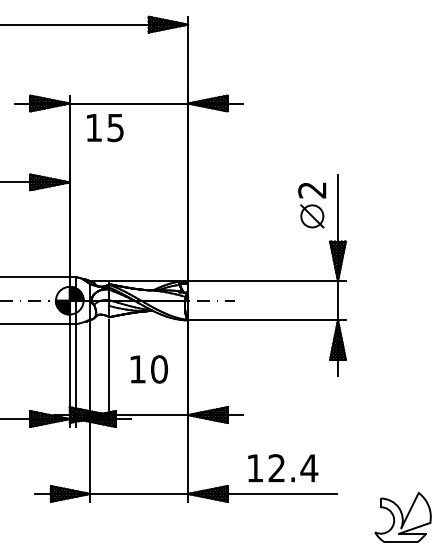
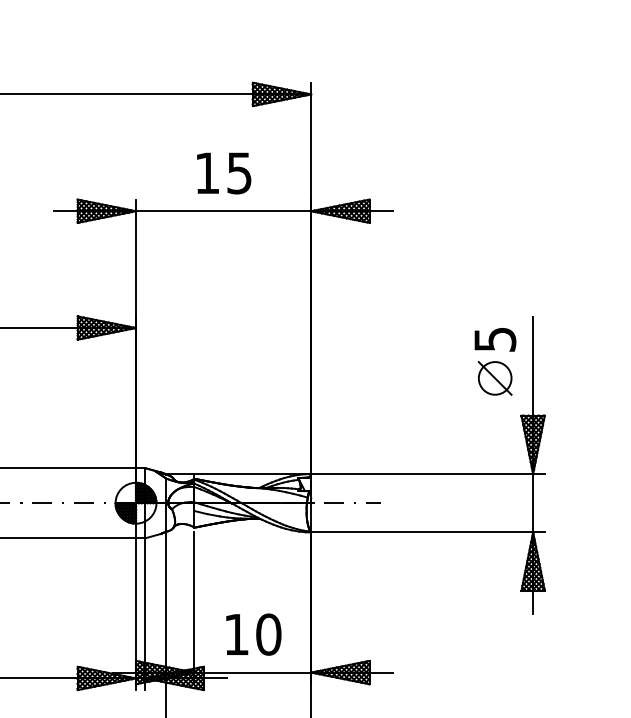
text: (105, 128) -> (224, 174), moved
text: (312, 190) -> (495, 340), 2 -> 5
text: (148, 369) -> (252, 634), moved

